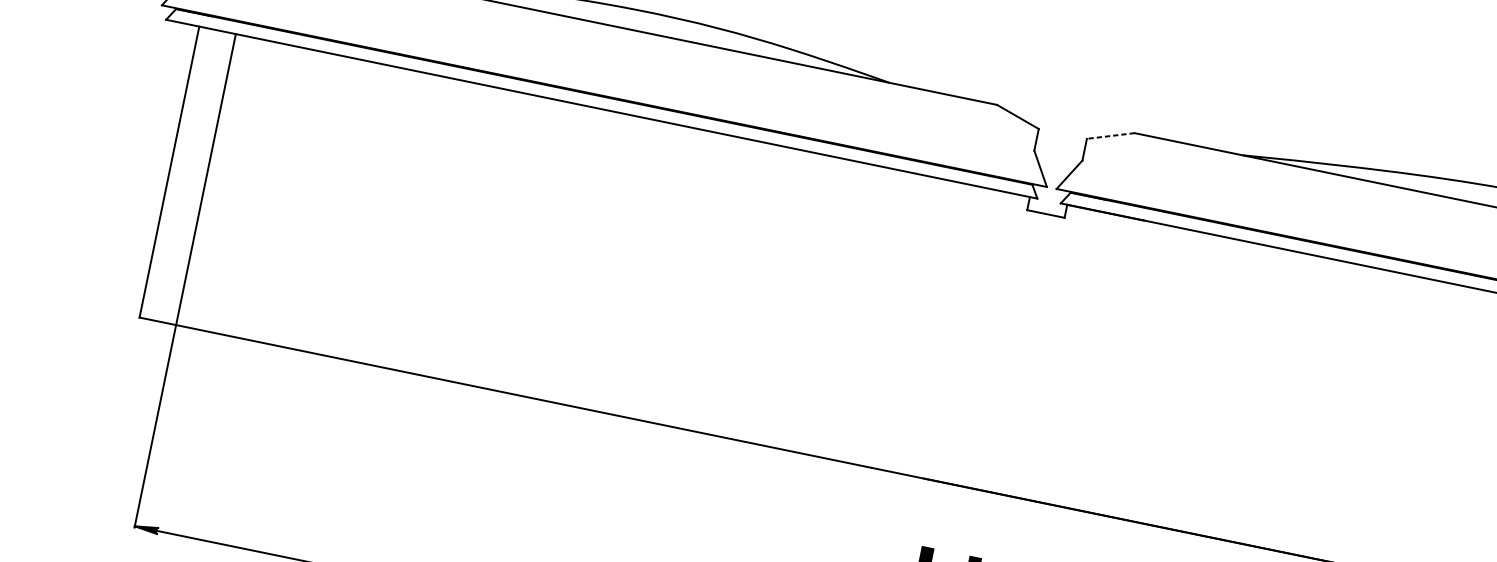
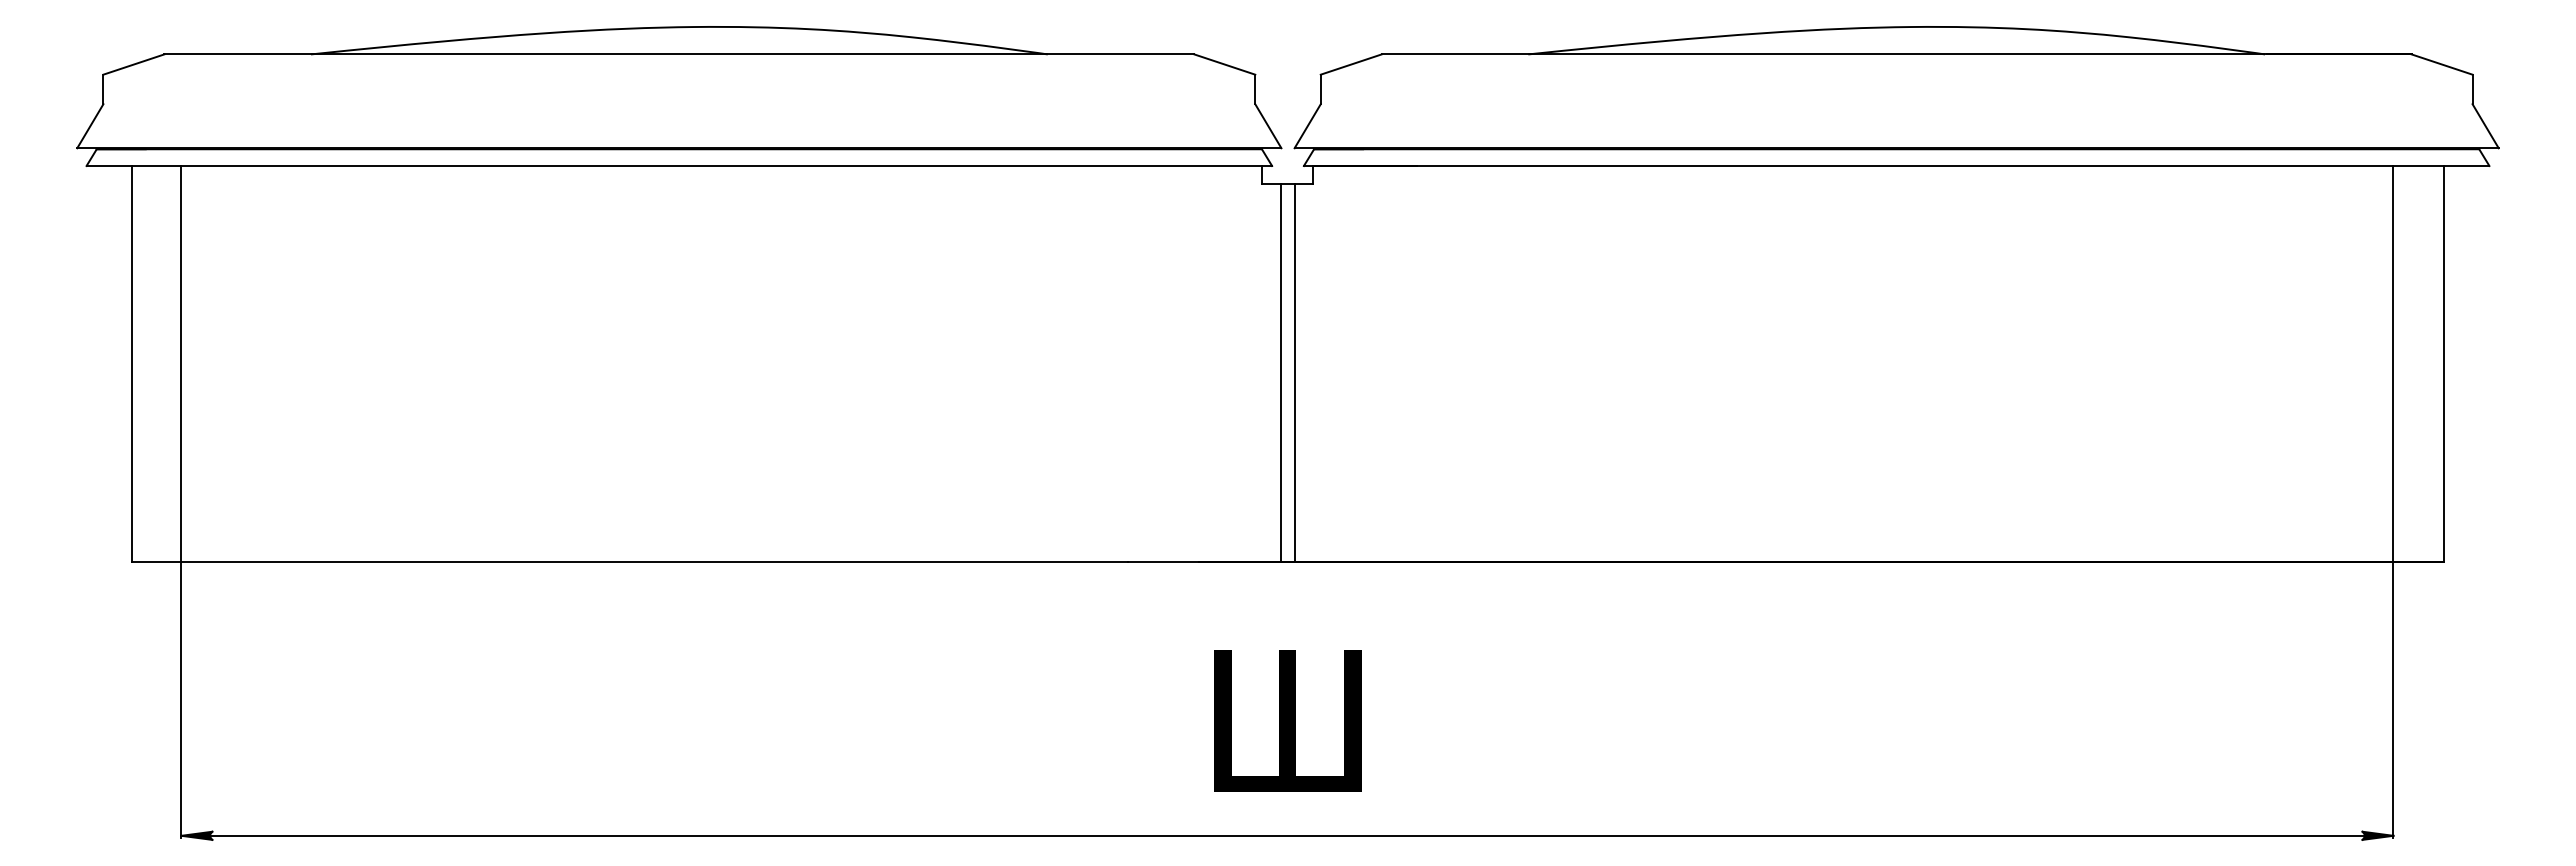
line: (1110, 135) -> (1350, 64), dashed -> solid
line: (1013, 351) -> (1281, 372), added
line: (1022, 353) -> (1294, 372), added

